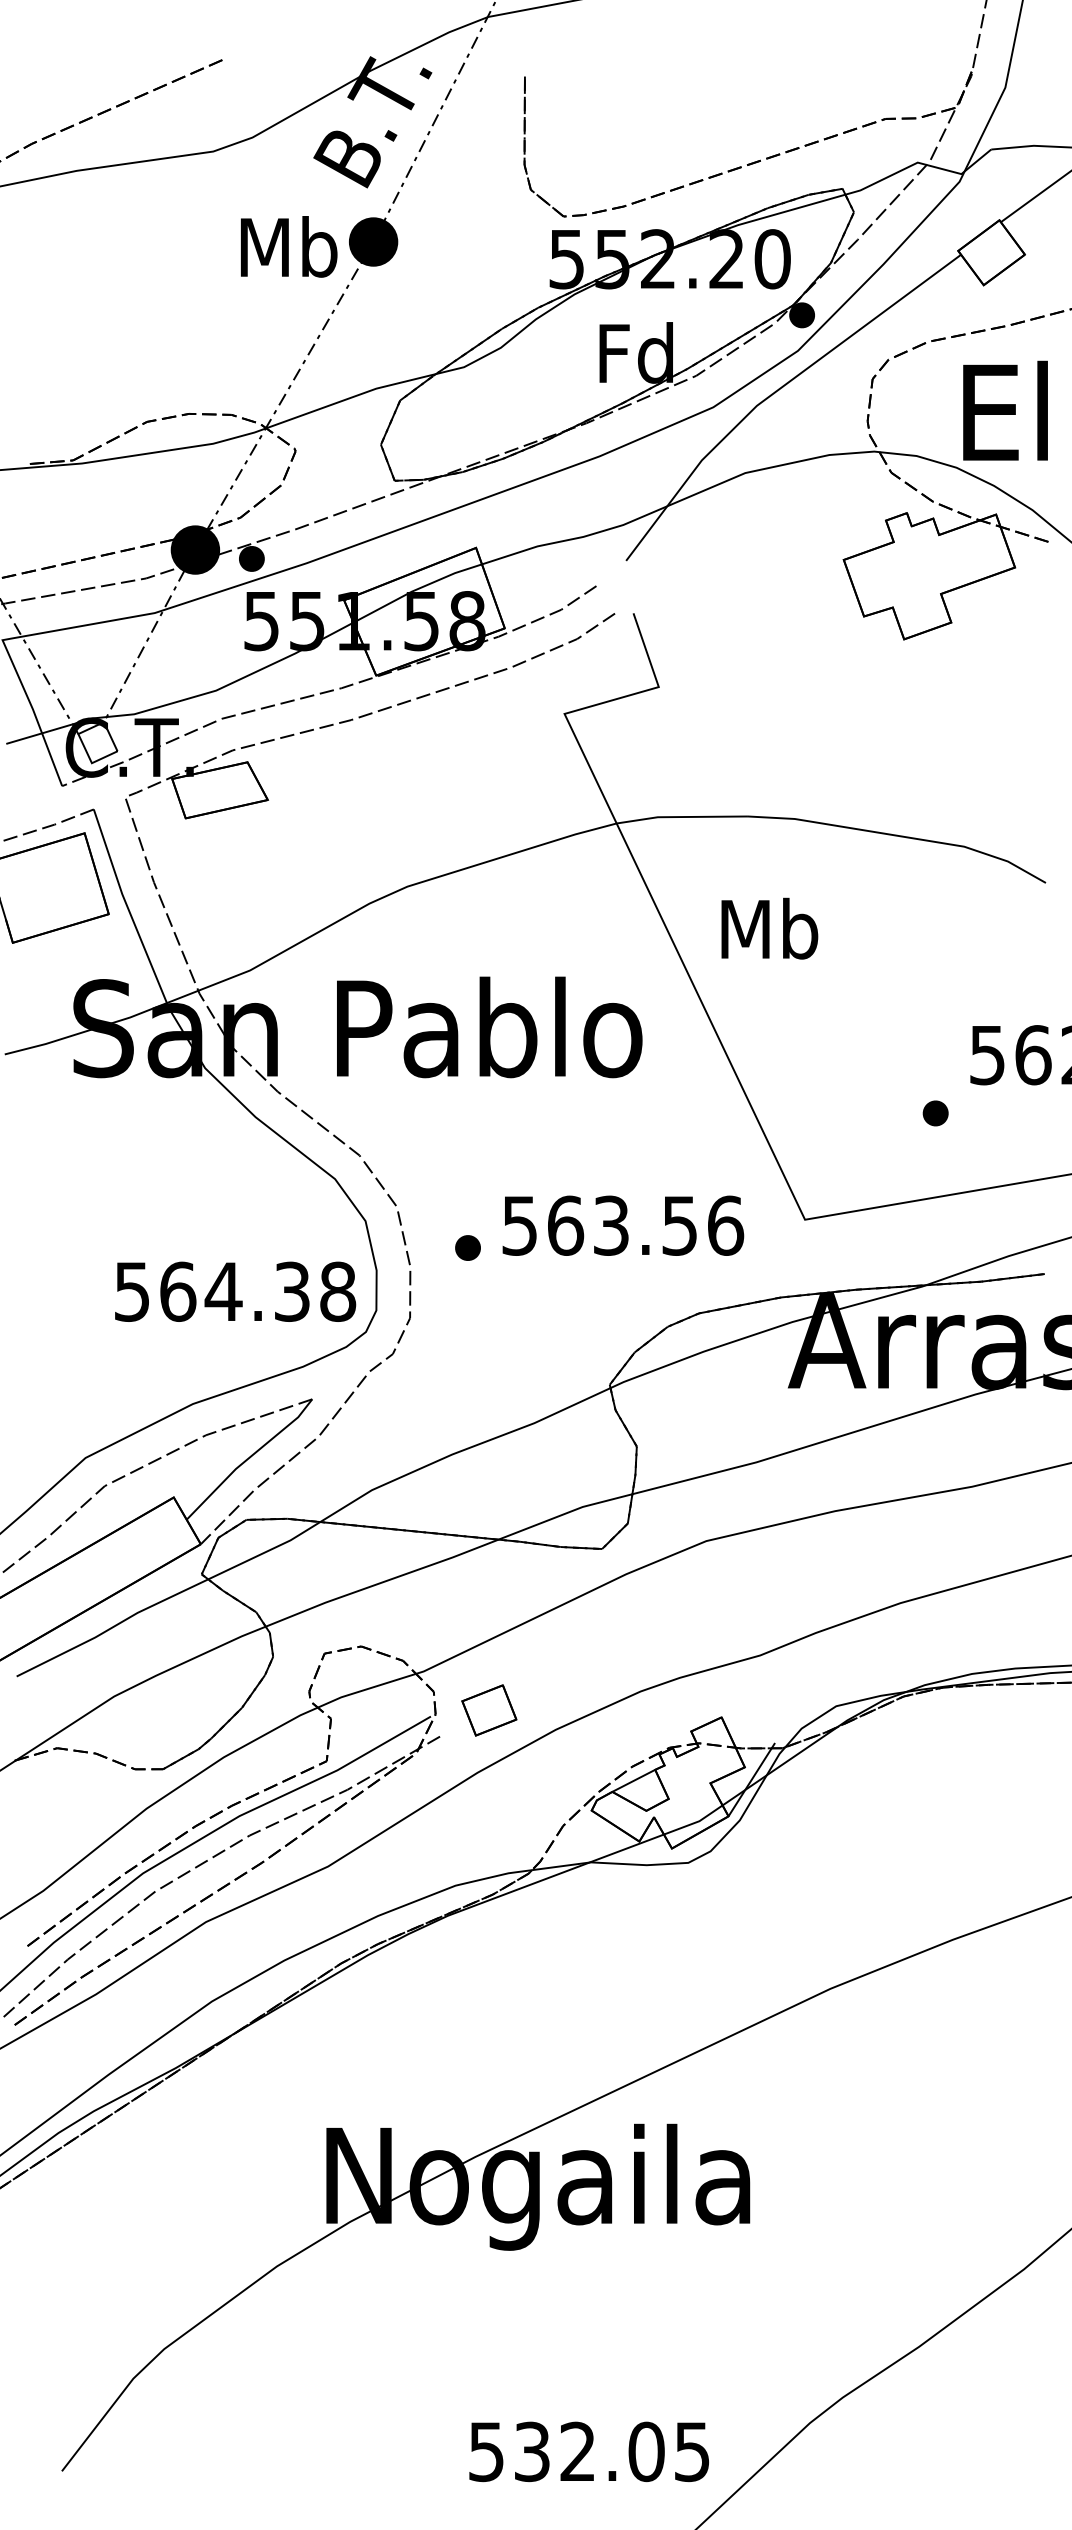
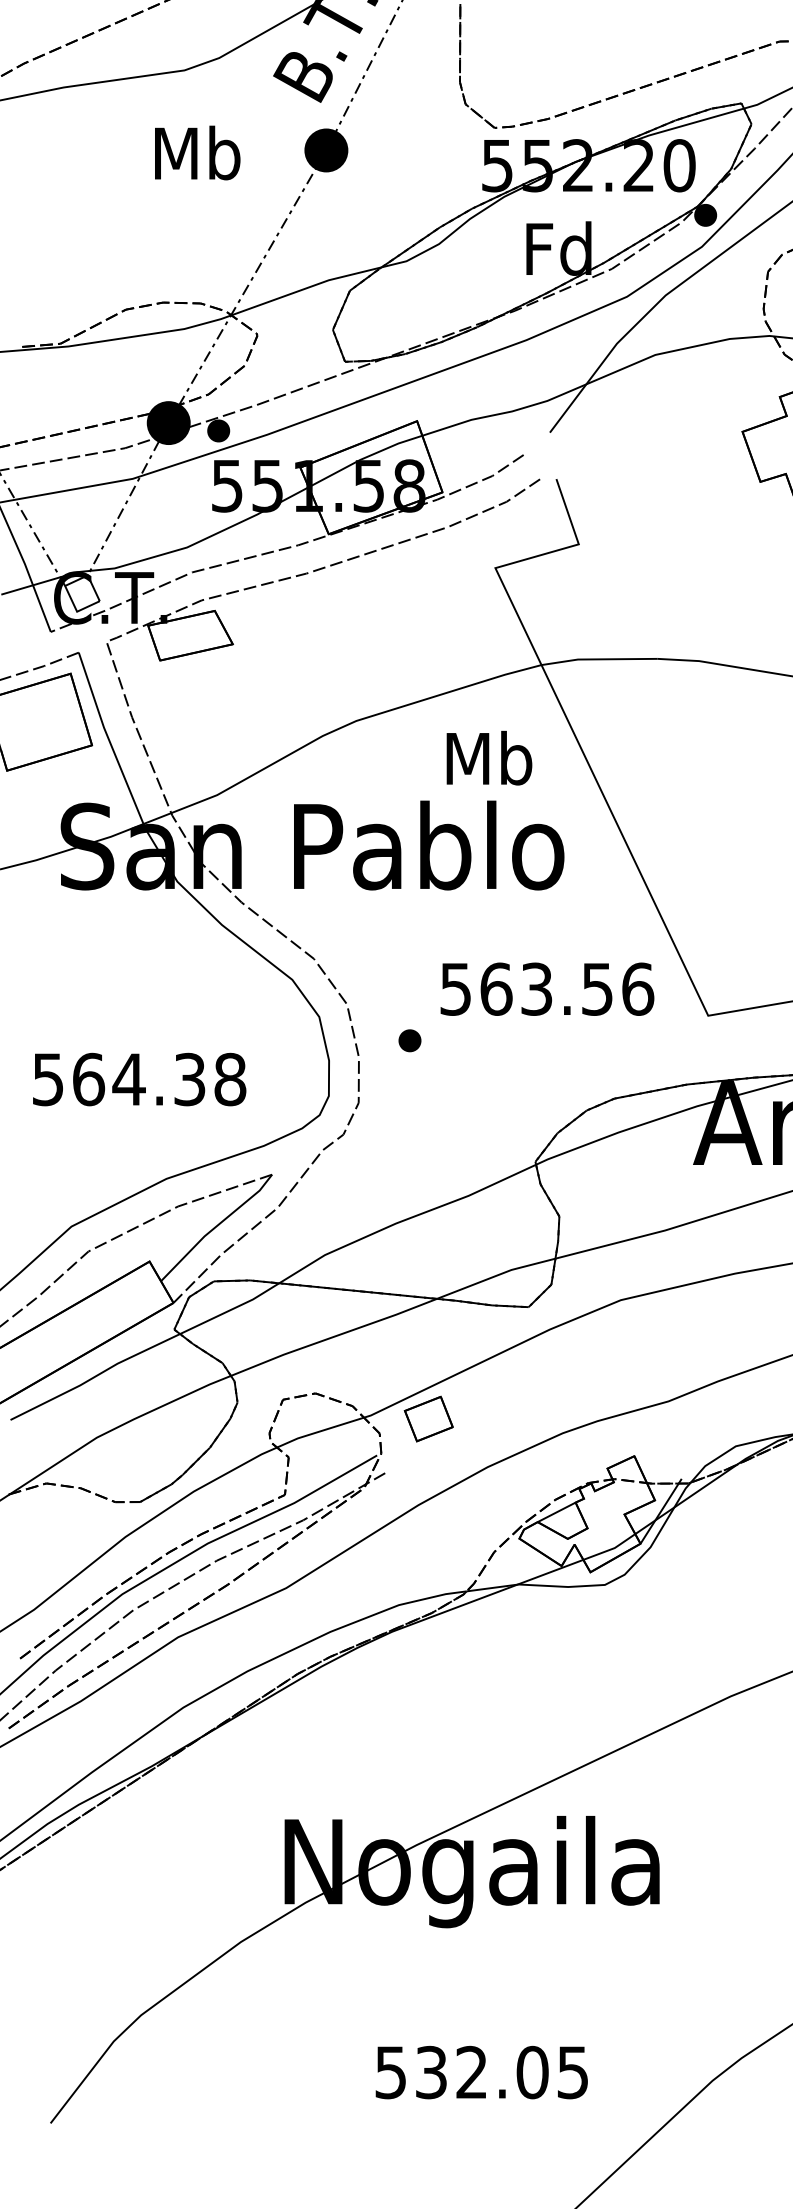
text: (289, 246) -> (198, 152), moved
text: (769, 928) -> (489, 758), moved
text: (623, 1225) -> (547, 988), moved
text: (235, 1291) -> (139, 1079), moved
part: (489, 1710) -> (428, 1419), moved
text: (588, 2451) -> (481, 2072), moved

